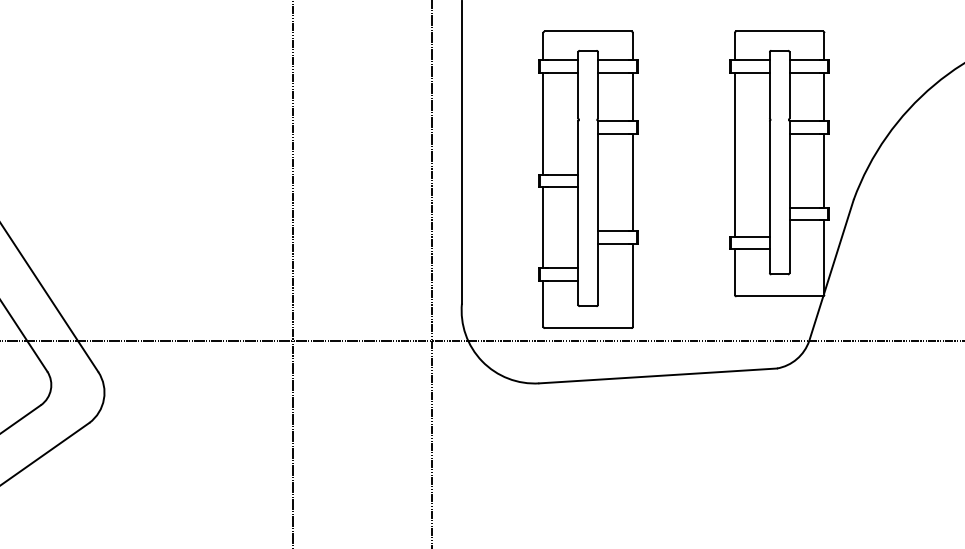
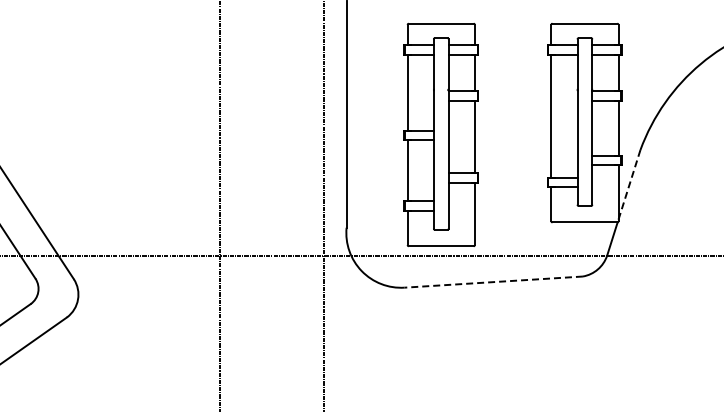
line: (839, 245) -> (629, 184), solid -> dashed
line: (657, 376) -> (493, 282), solid -> dashed

